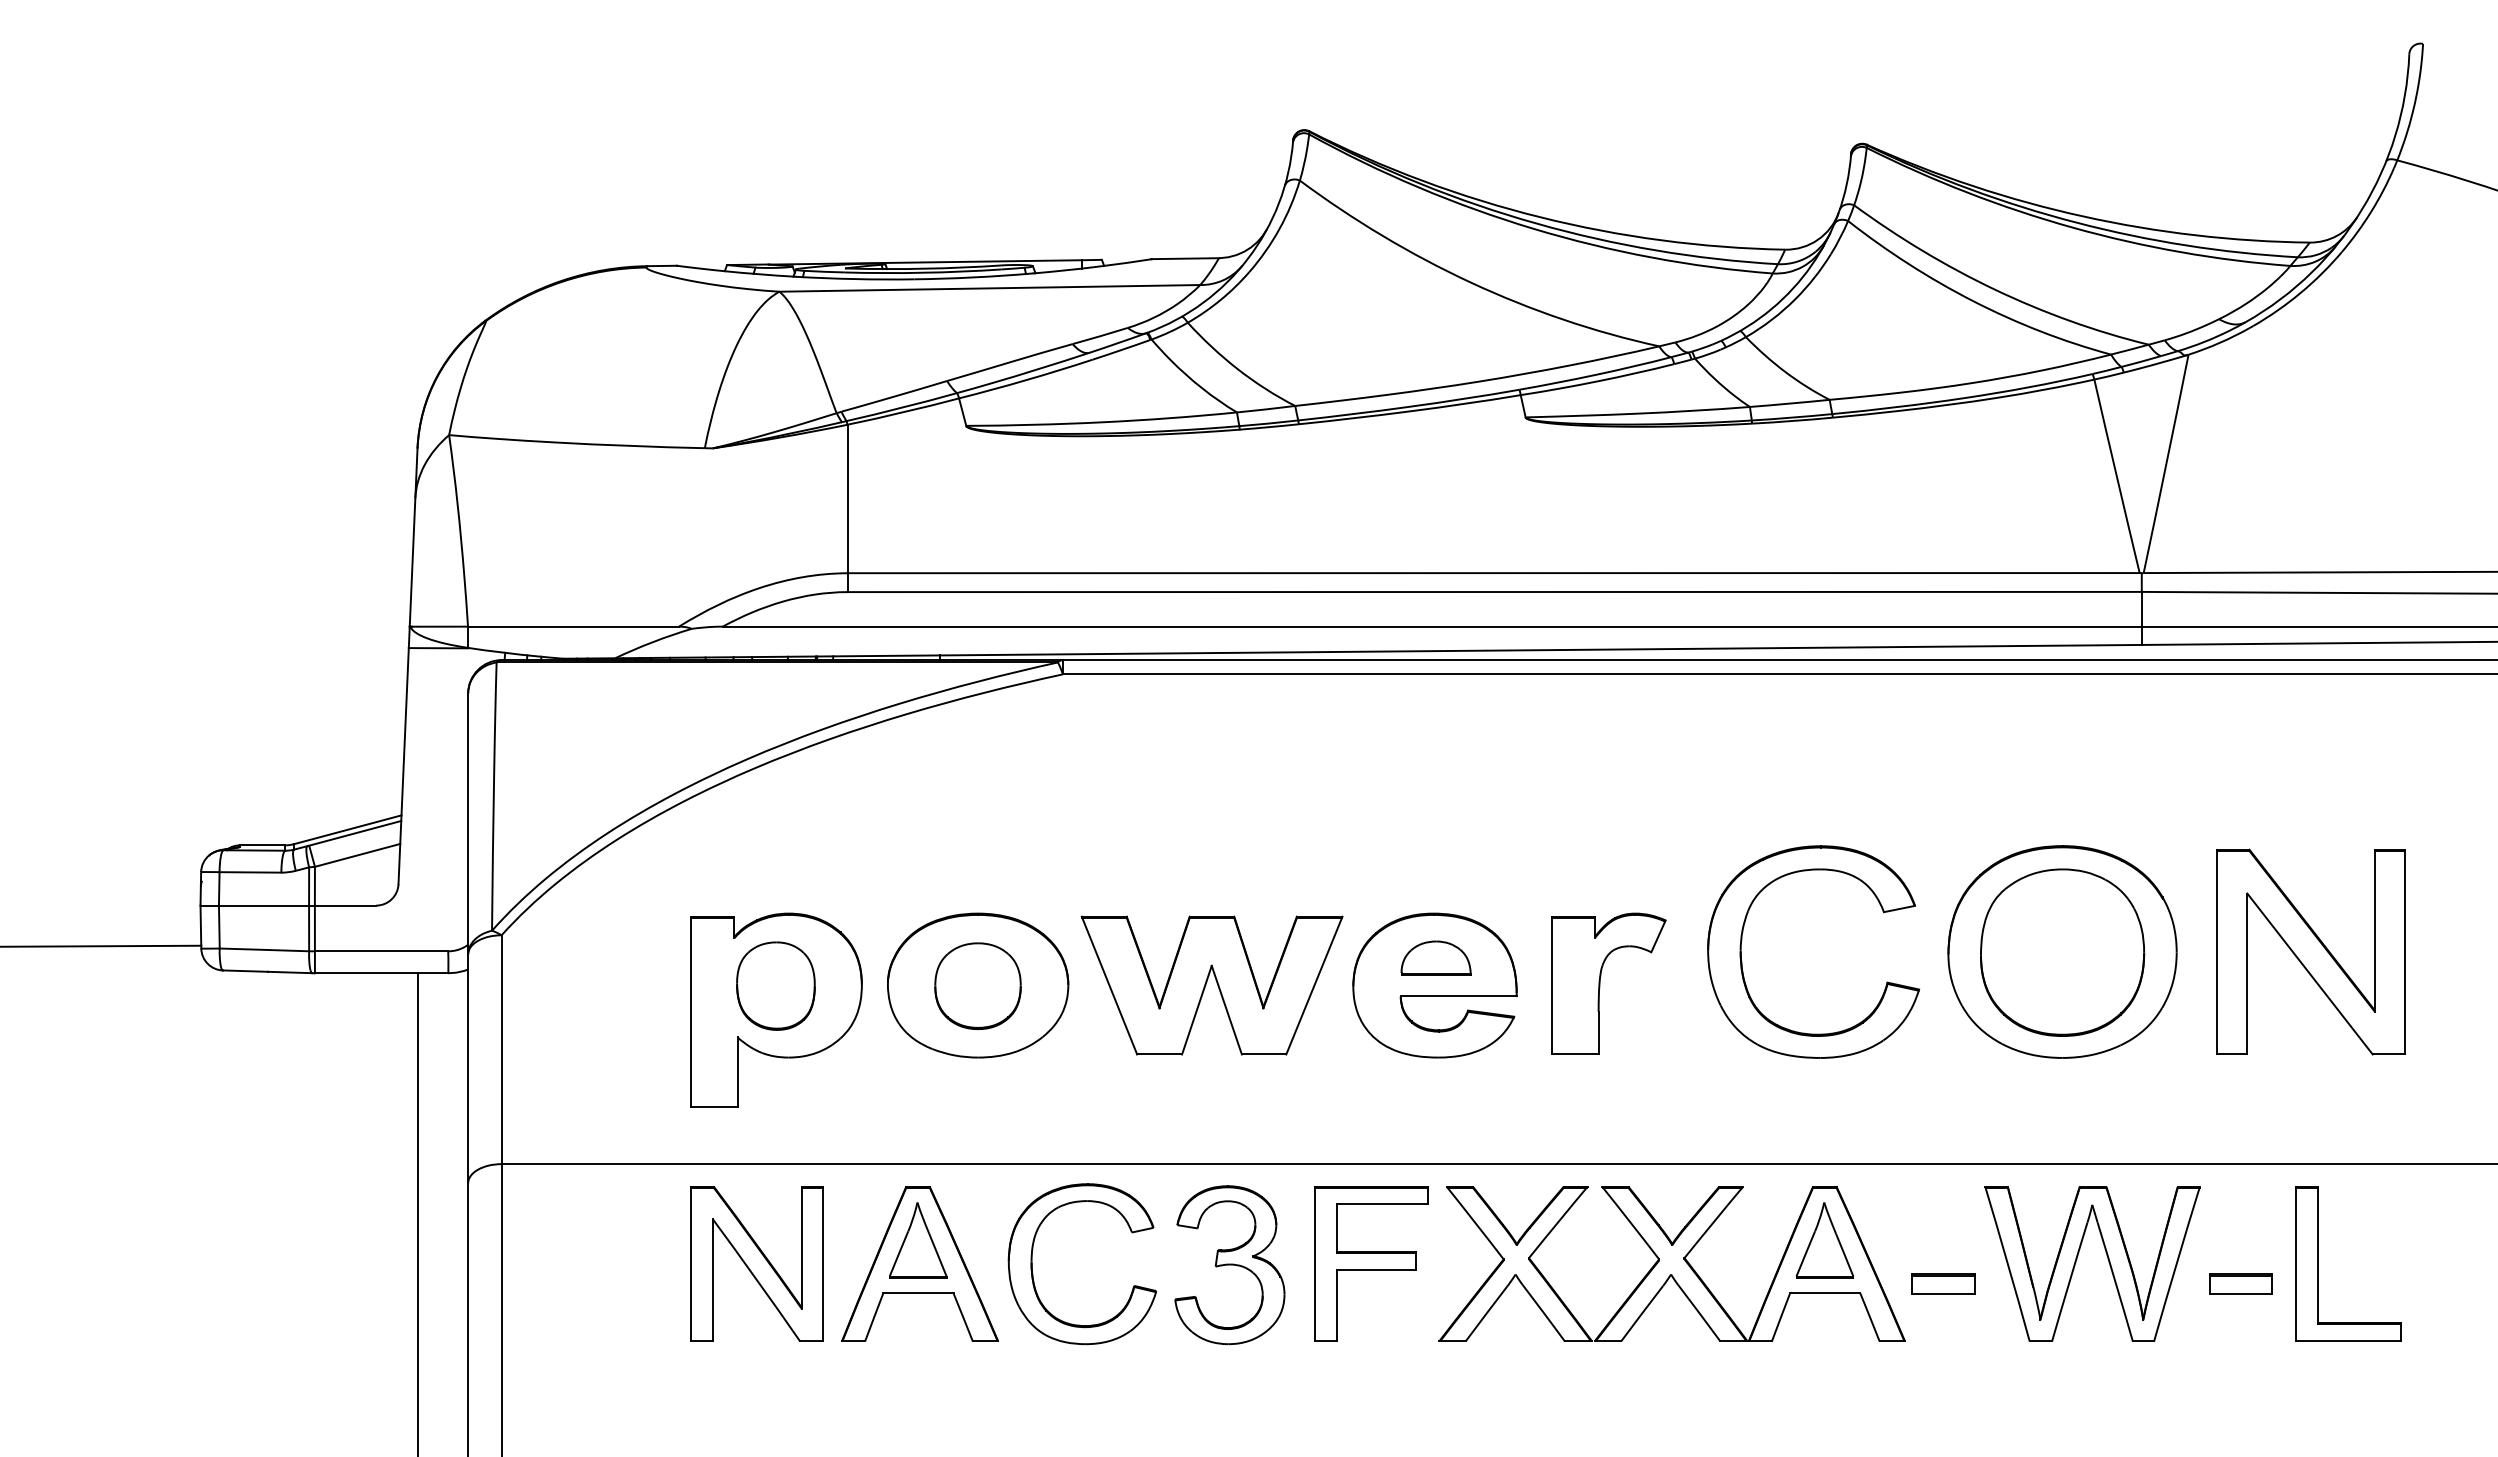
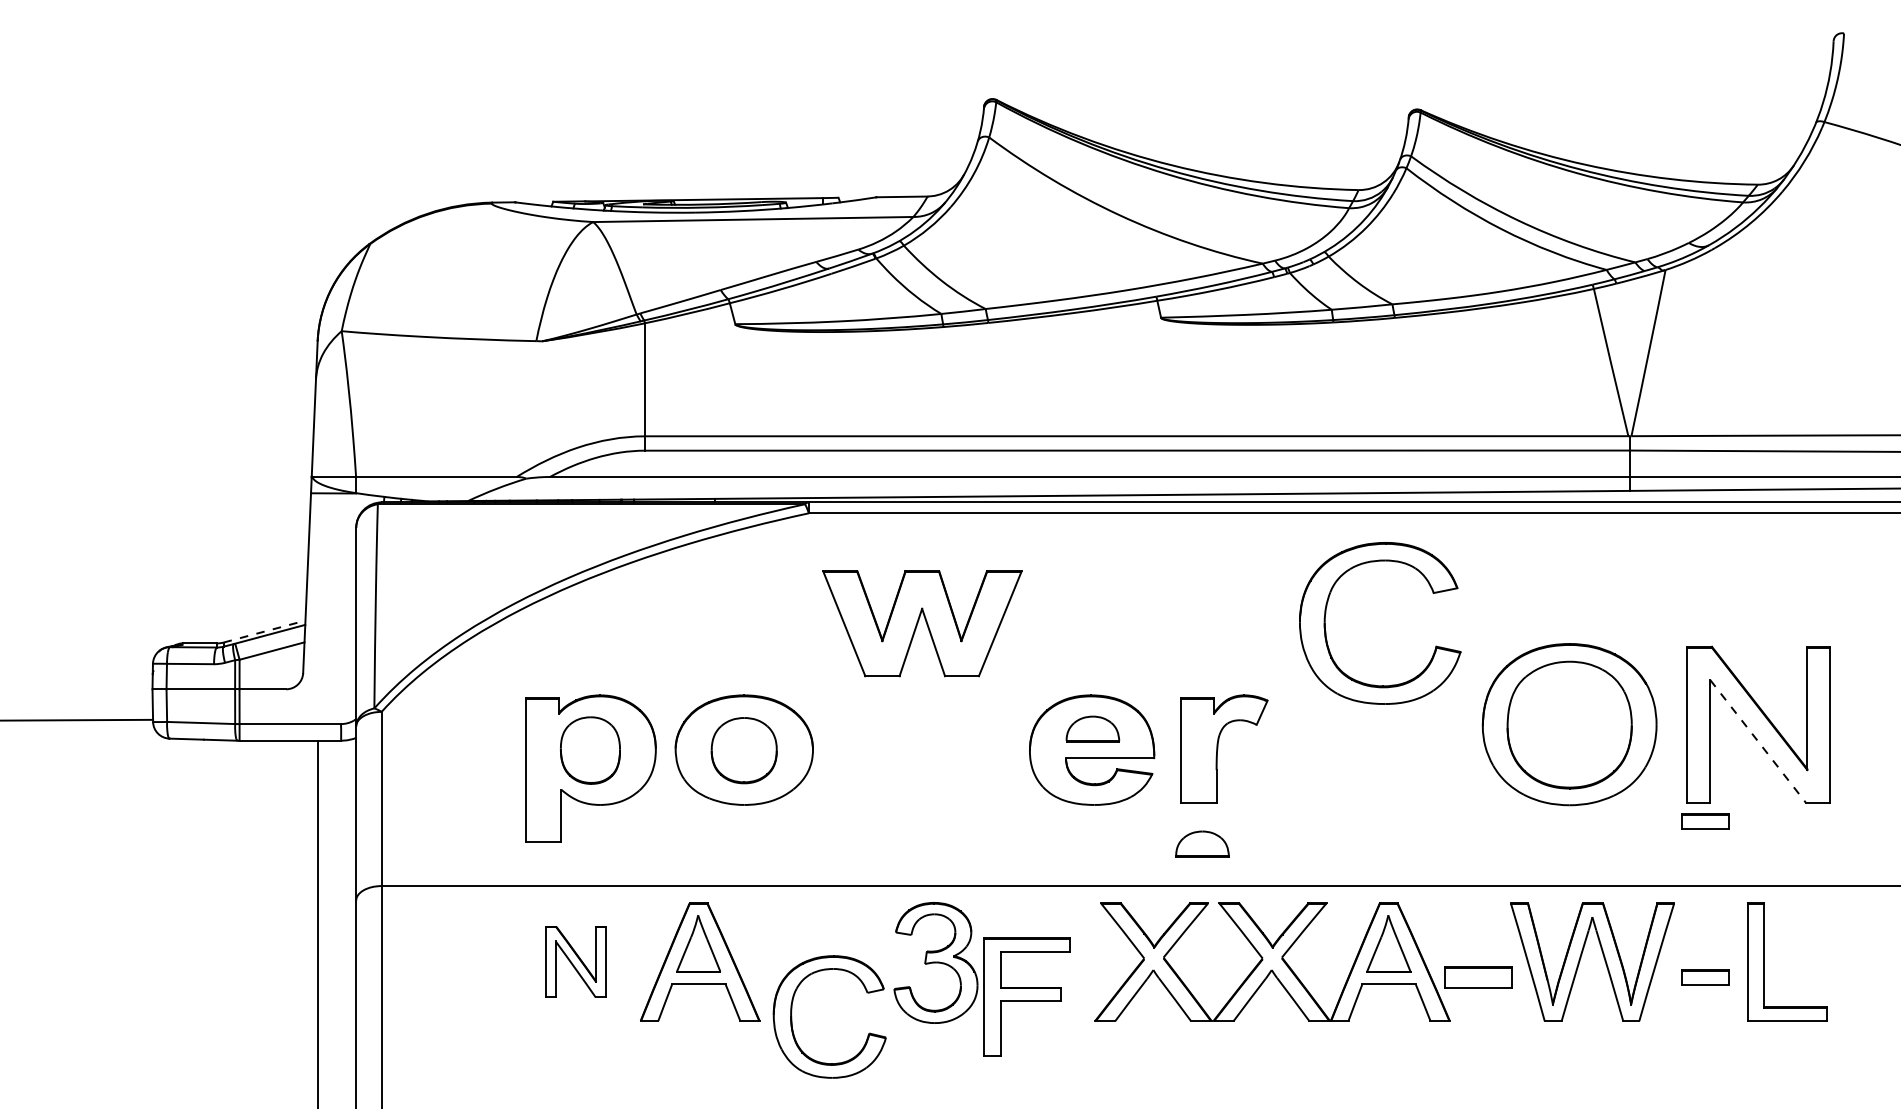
line: (347, 829) -> (264, 631), solid -> dashed
part: (1742, 961) -> (1326, 630), moved
line: (2310, 974) -> (1758, 741), solid -> dashed
part: (1211, 985) -> (921, 623), moved
part: (2240, 1078) -> (1705, 820), added
part: (1579, 1108) -> (1202, 843), added
part: (756, 1263) -> (575, 961), size x0.6
part: (1371, 1263) -> (1026, 996), moved
part: (1033, 1273) -> (792, 1024), moved
part: (1943, 1283) -> (1479, 976), size x1.4

